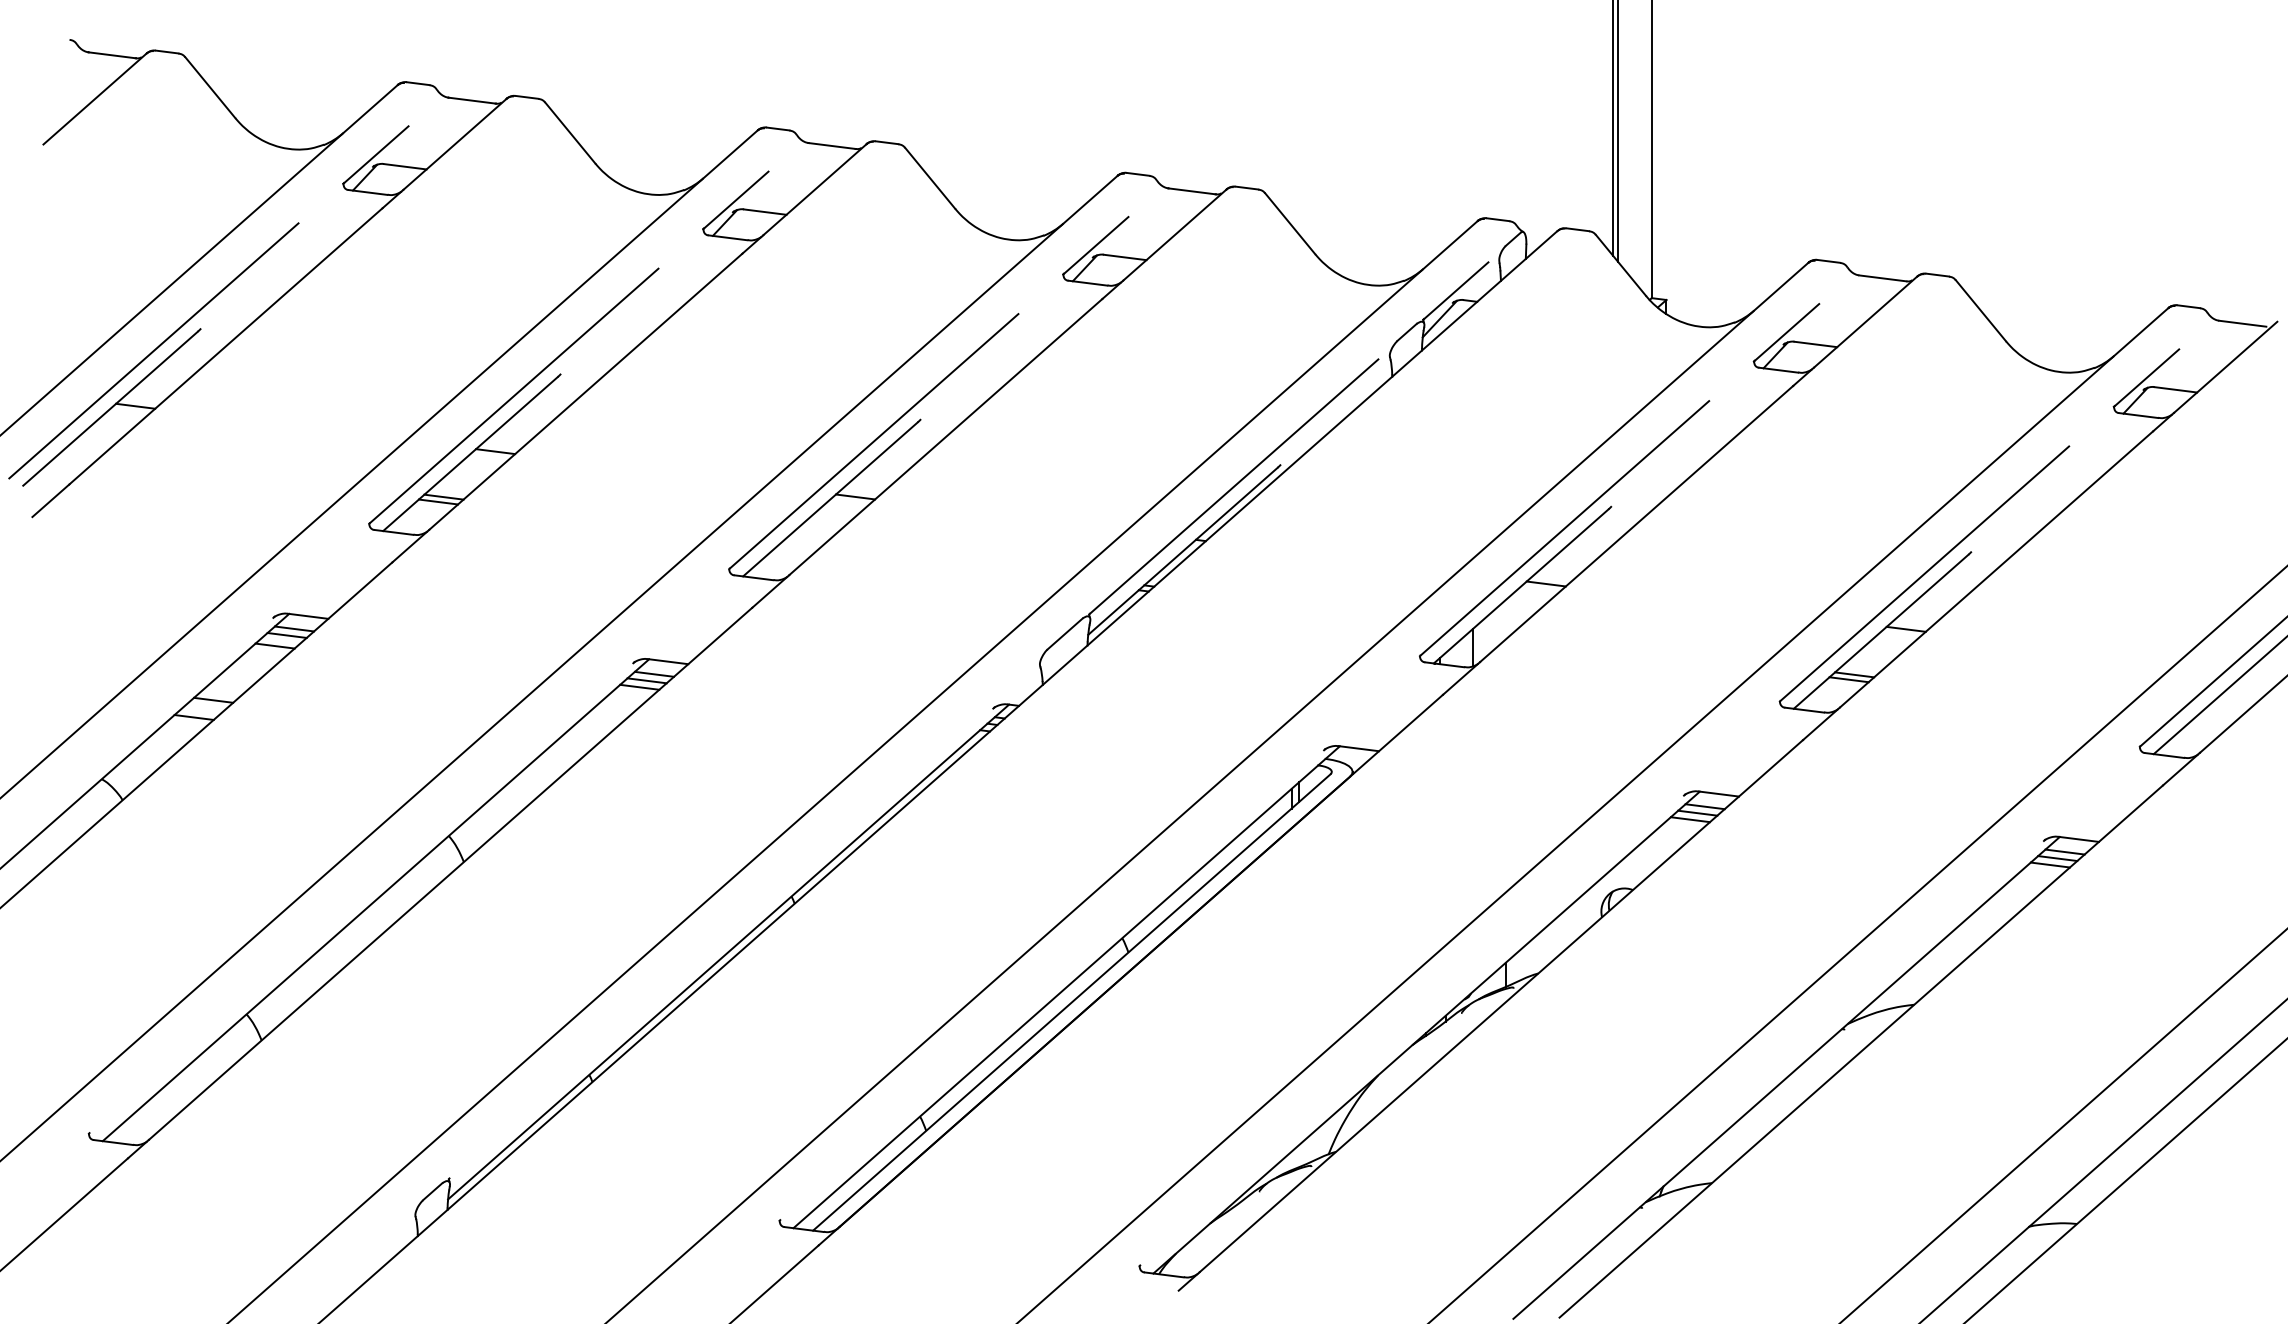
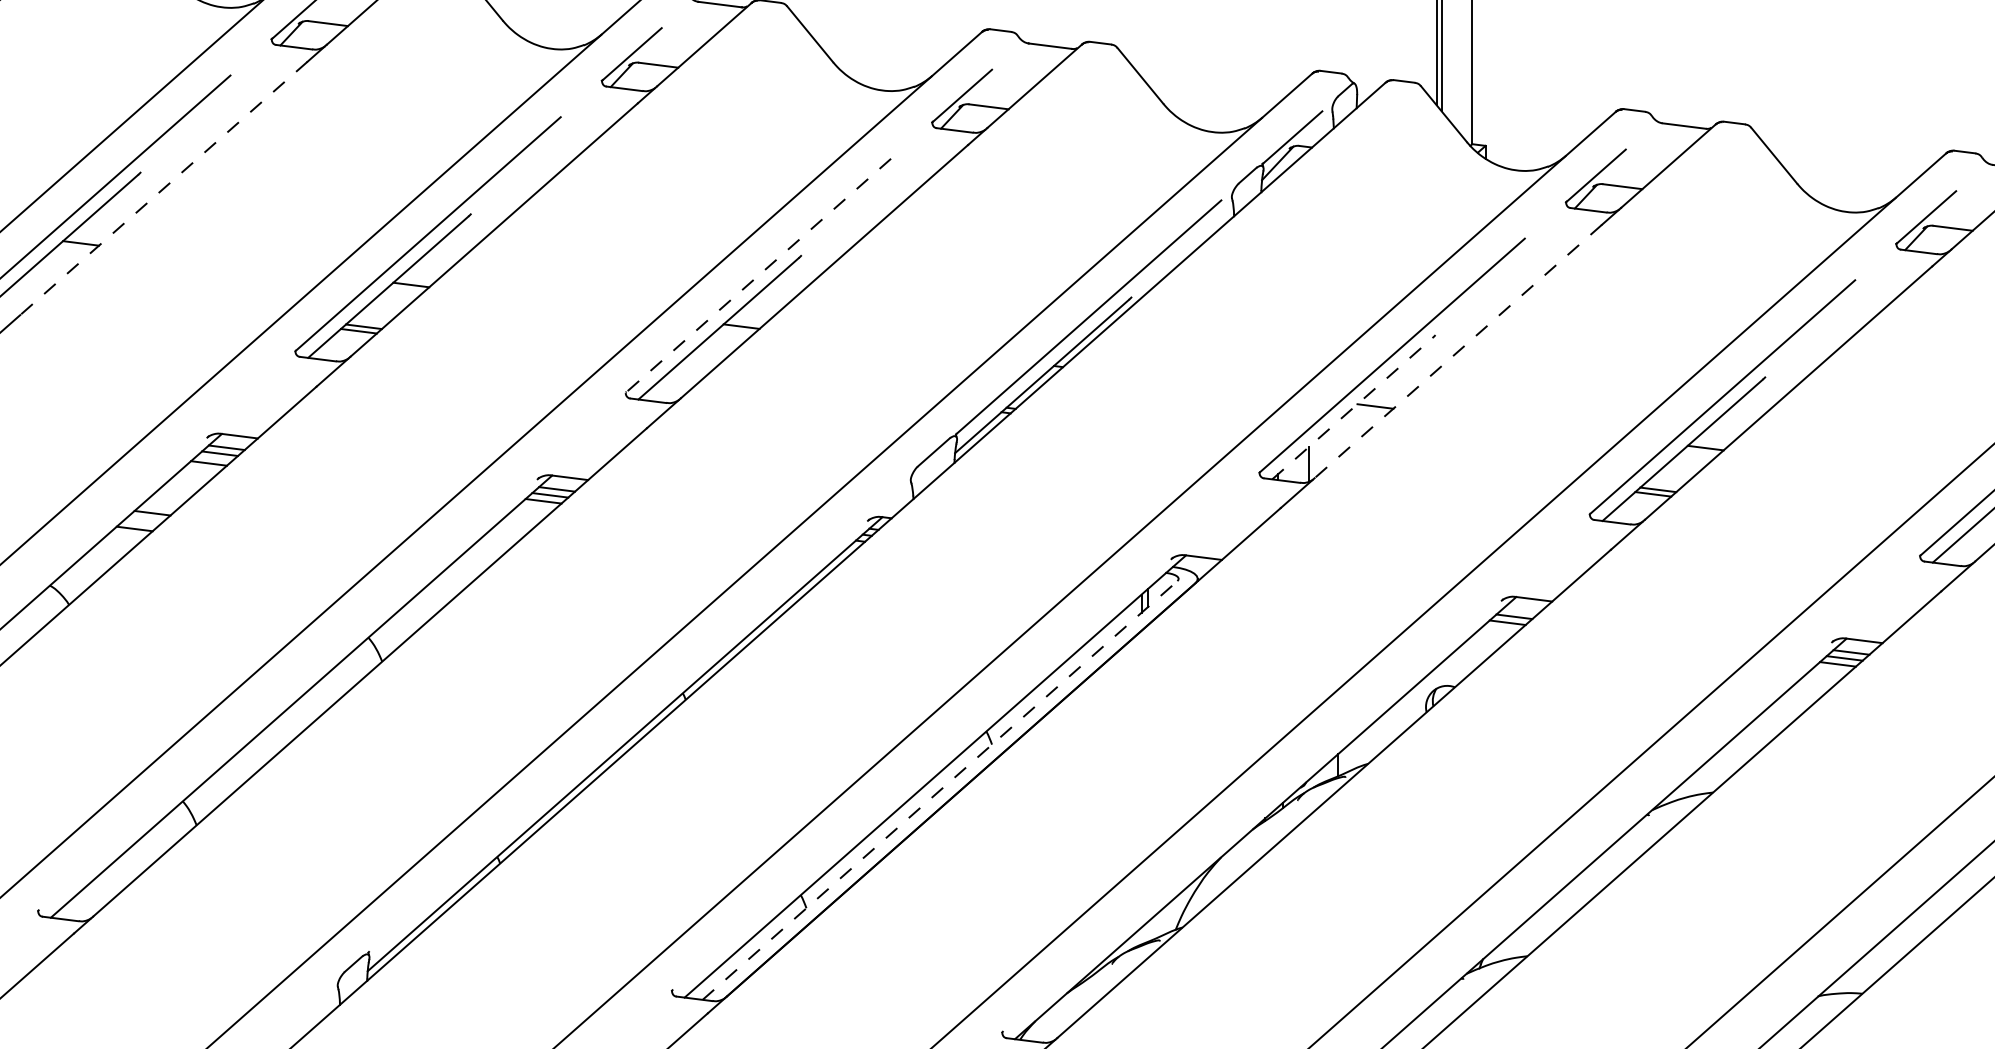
line: (225, 346) -> (163, 188), solid -> dashed
line: (873, 441) -> (758, 275), solid -> dashed
line: (1636, 524) -> (1458, 351), solid -> dashed
line: (1521, 586) -> (1352, 408), solid -> dashed
line: (1704, 806) -> (1520, 610), removed
line: (1071, 1002) -> (939, 790), solid -> dashed

